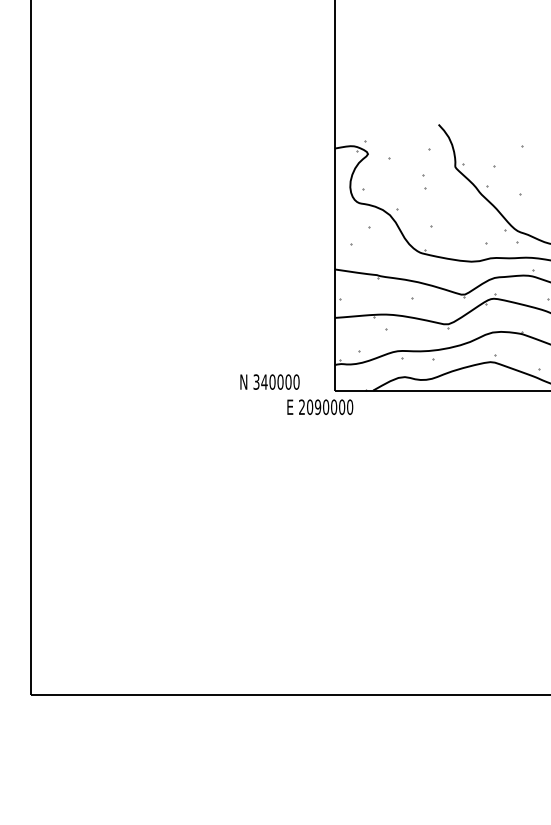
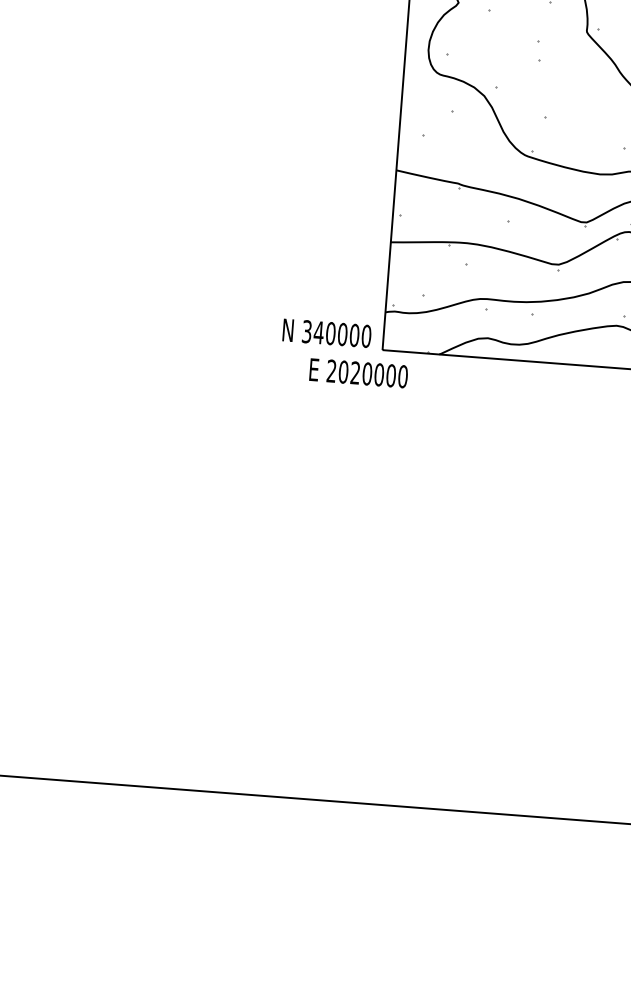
text: (269, 381) -> (326, 332), moved
text: (318, 407) -> (356, 373), 2090000 -> 2020000

